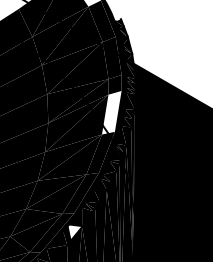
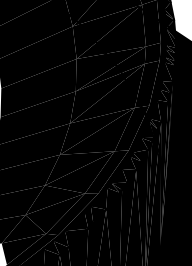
fill: (111, 112) -> (146, 83), added
fill: (75, 232) -> (98, 215), added

